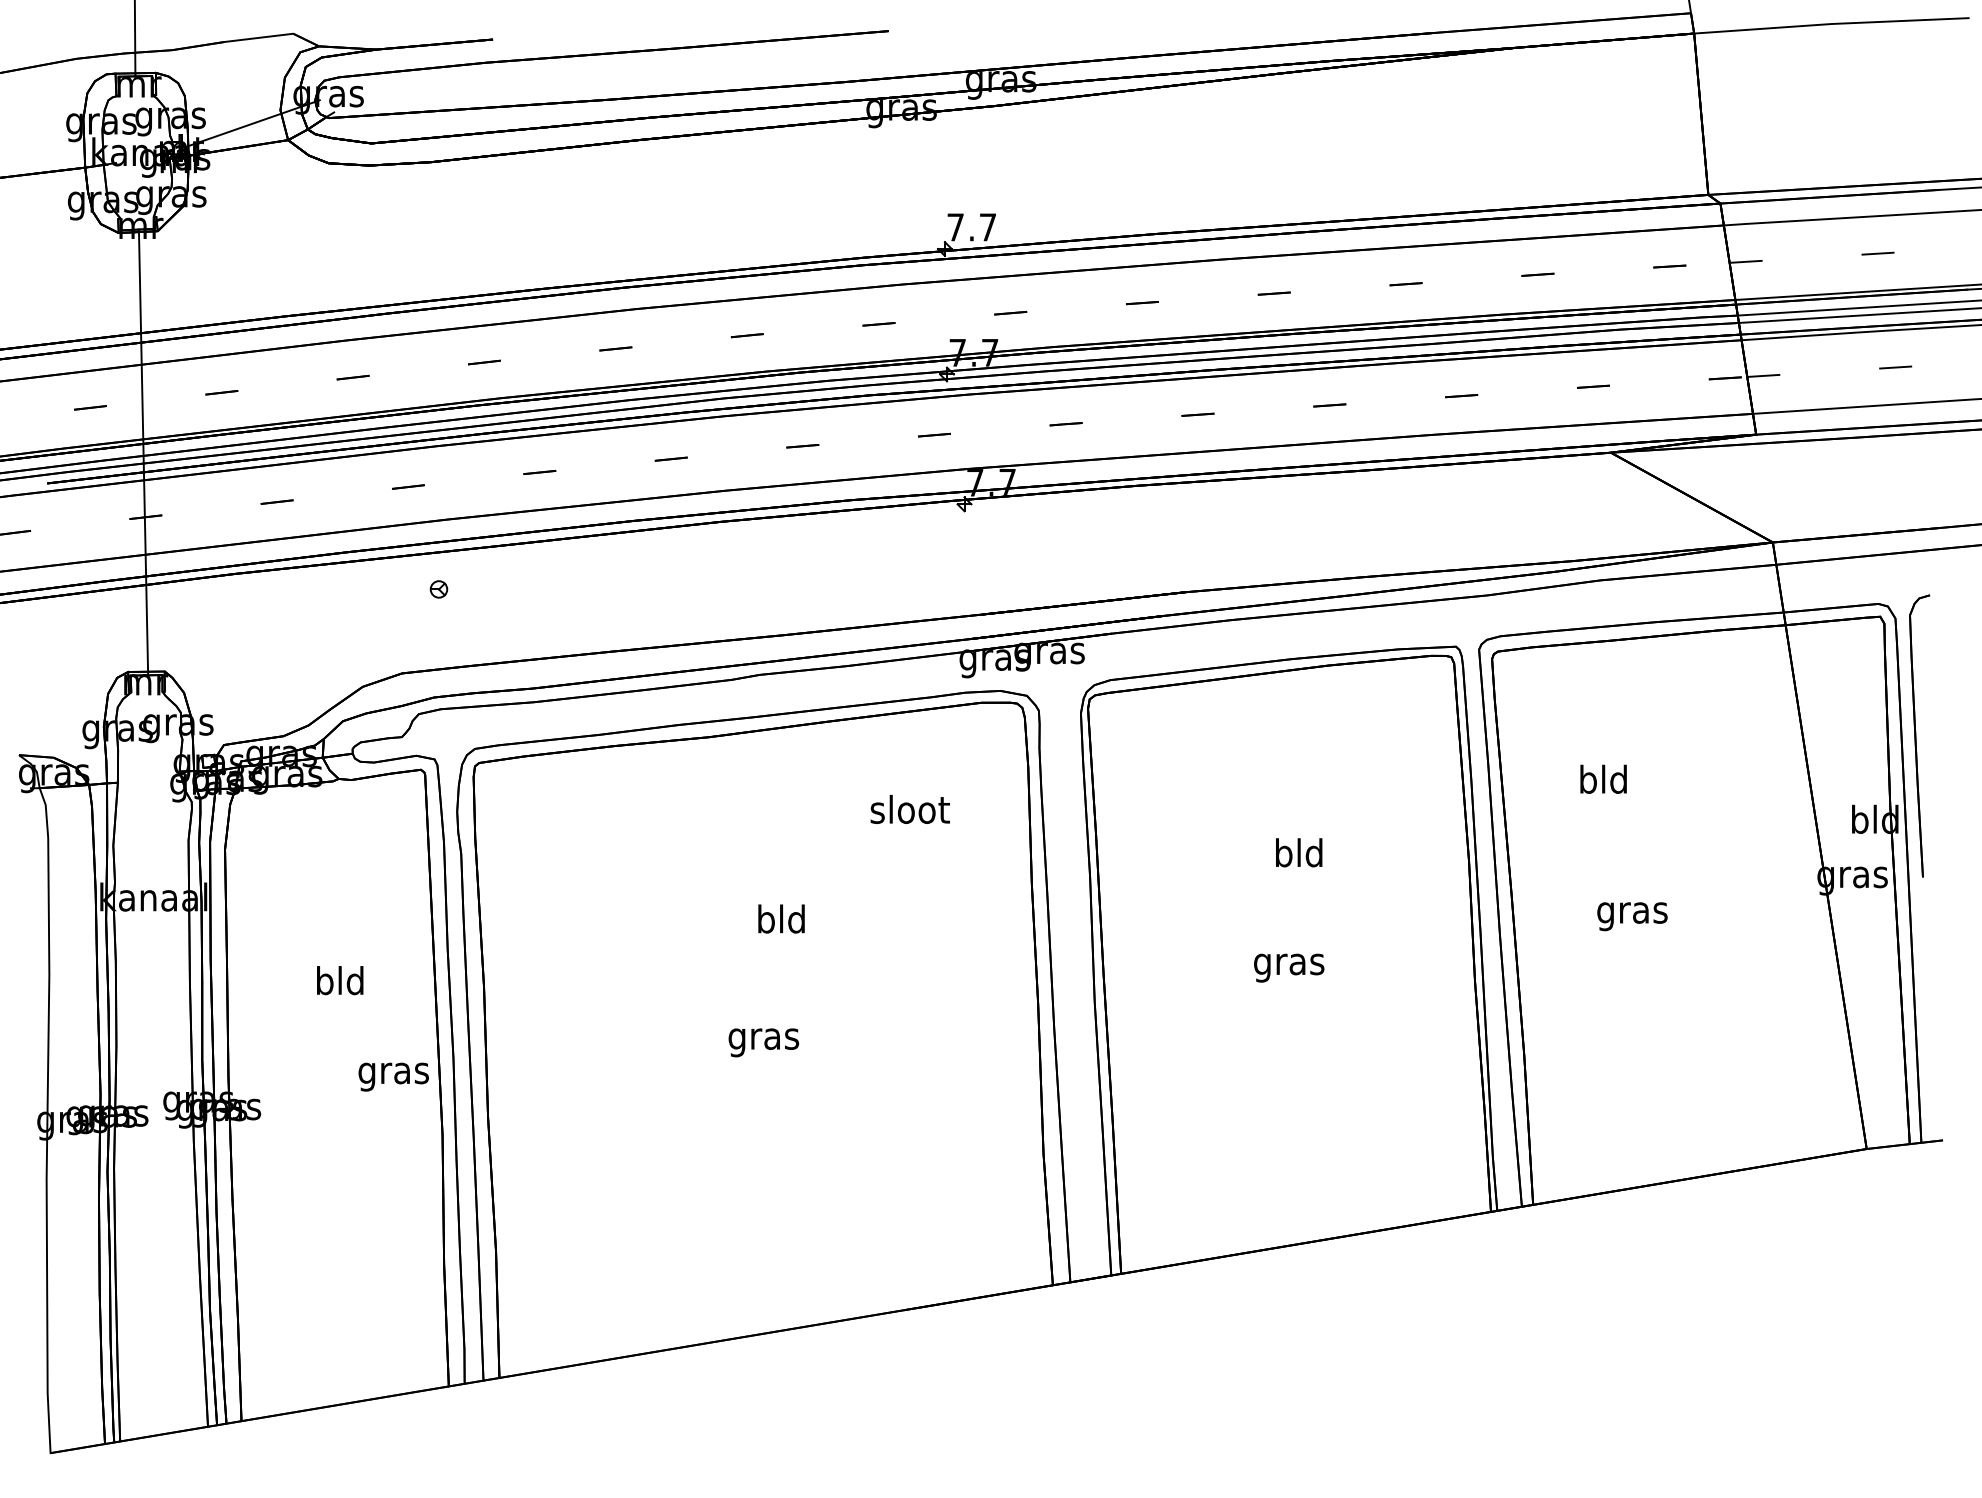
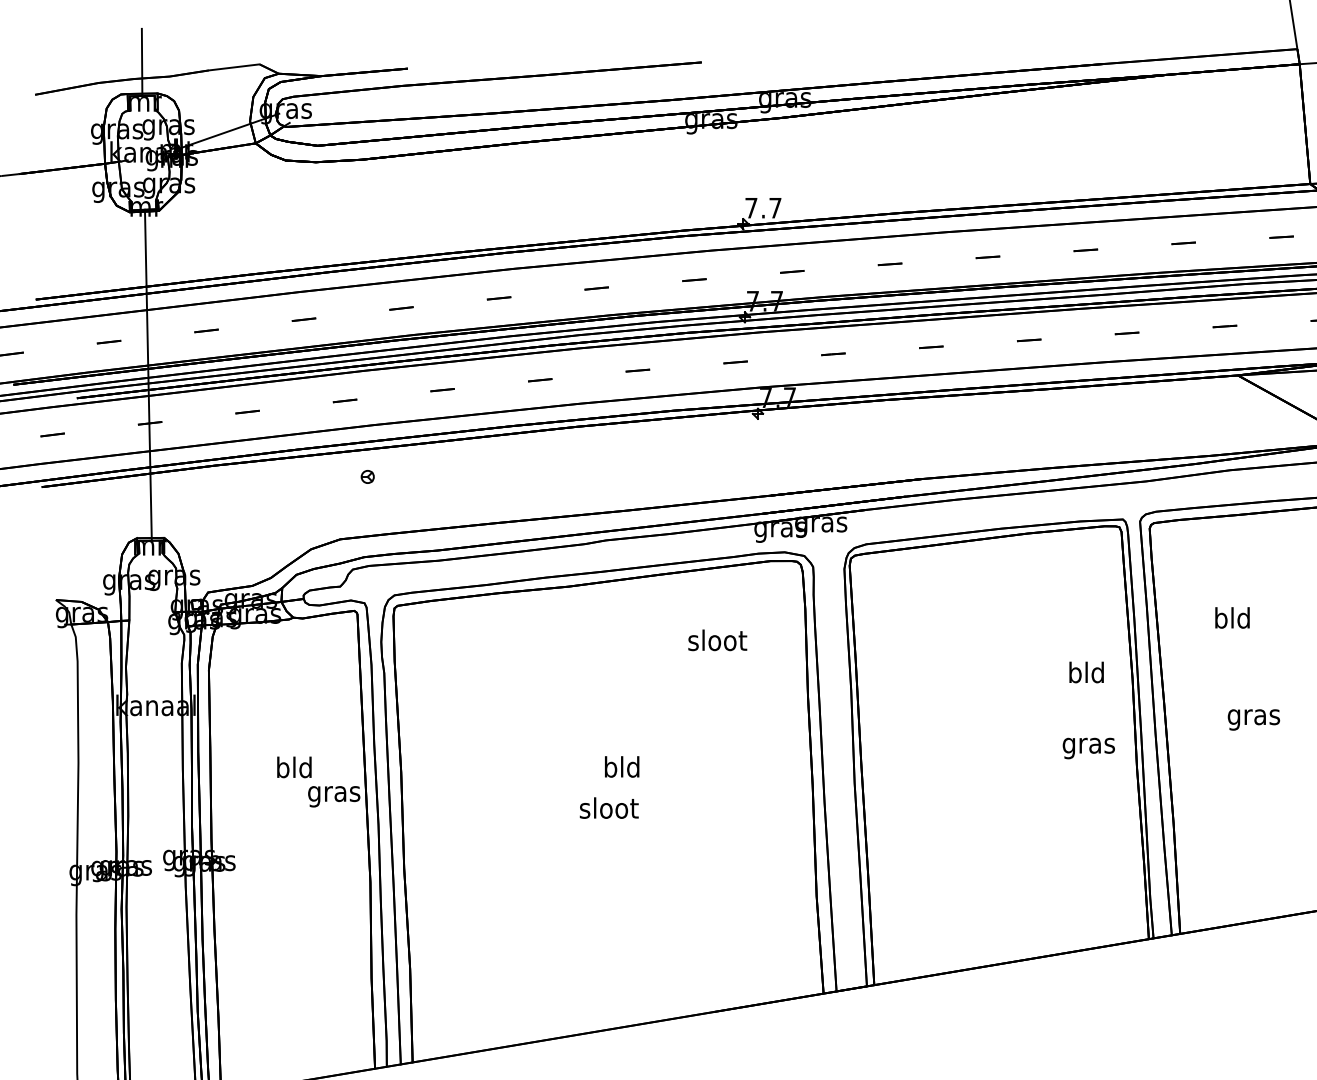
text: (1299, 852) -> (1086, 672), moved
text: (781, 918) -> (622, 766), moved
text: (1289, 967) -> (1089, 748), moved
text: (763, 1038) -> (608, 810), gras -> sloot
text: (393, 1076) -> (333, 796), moved

